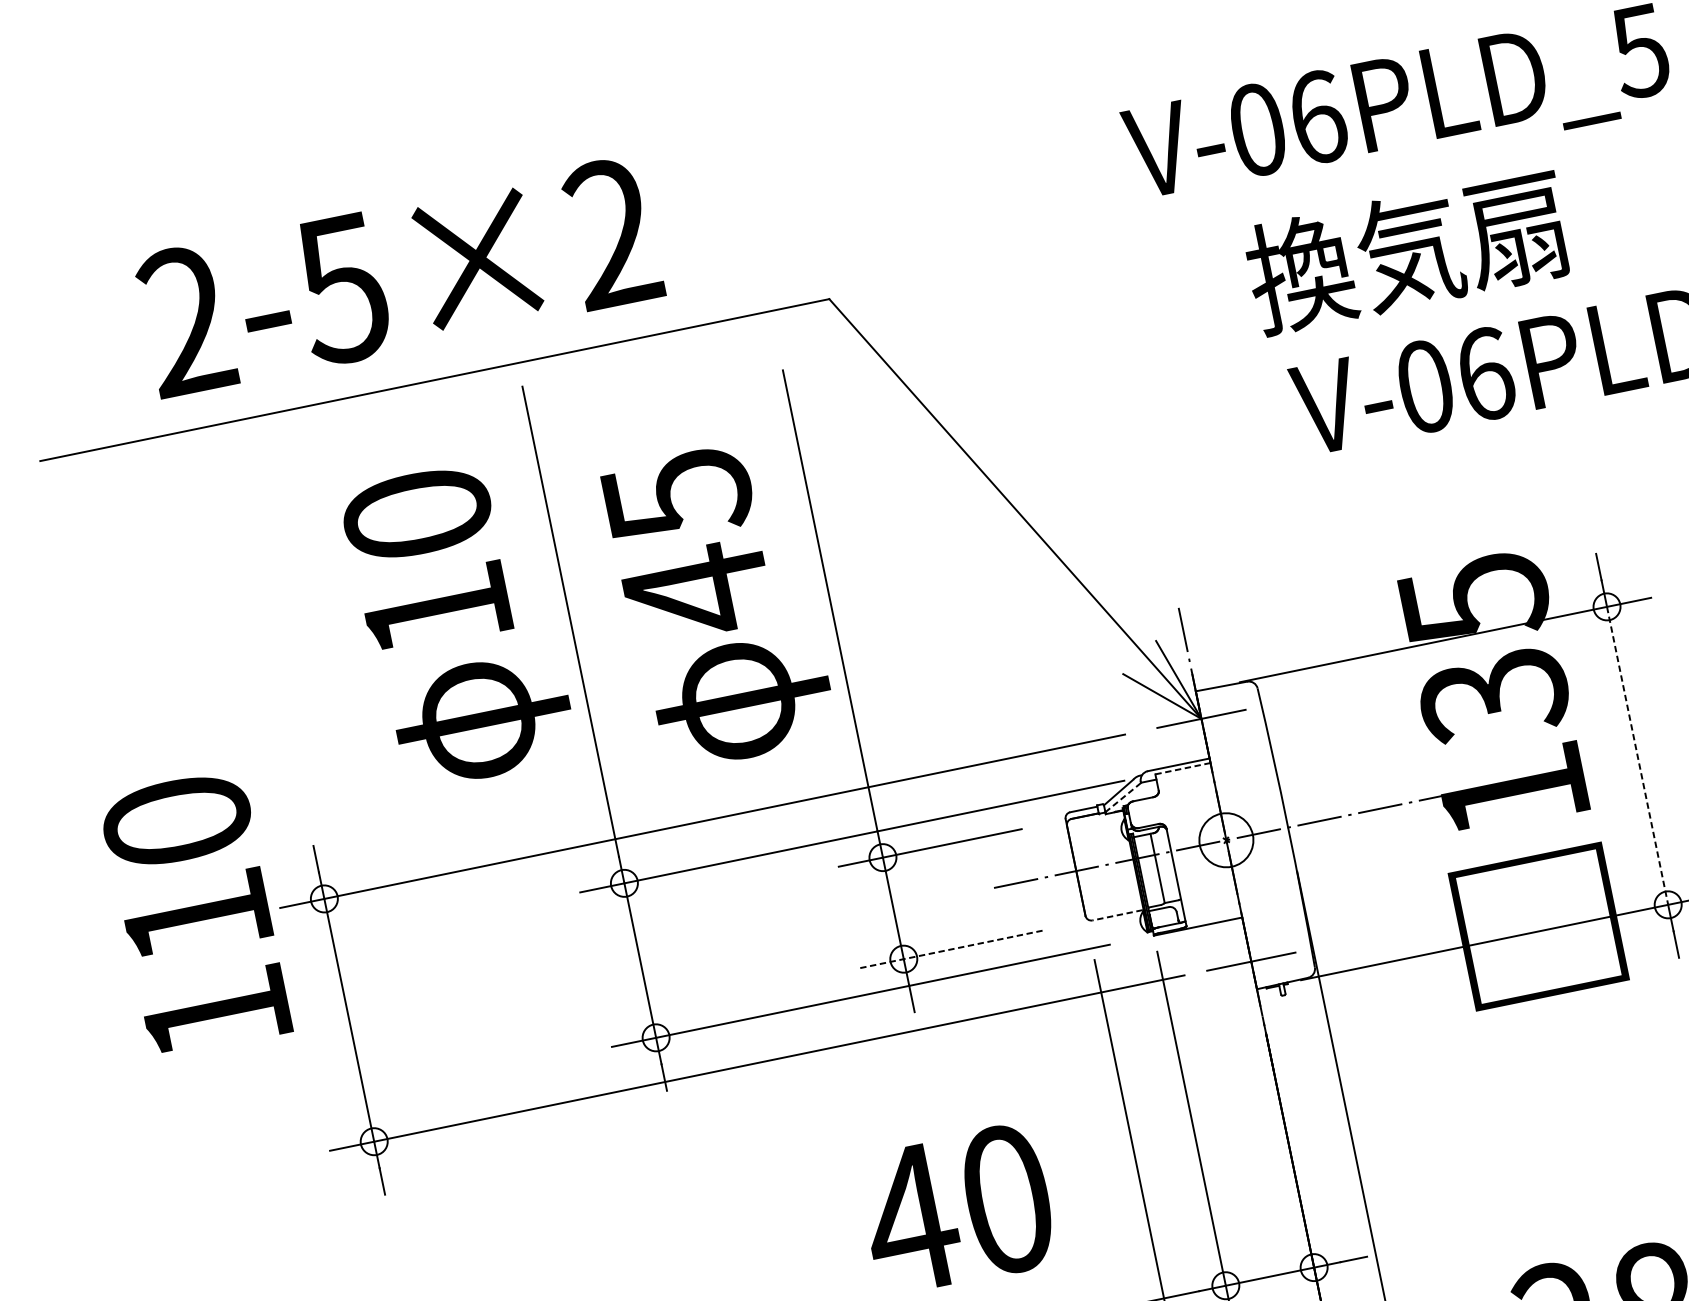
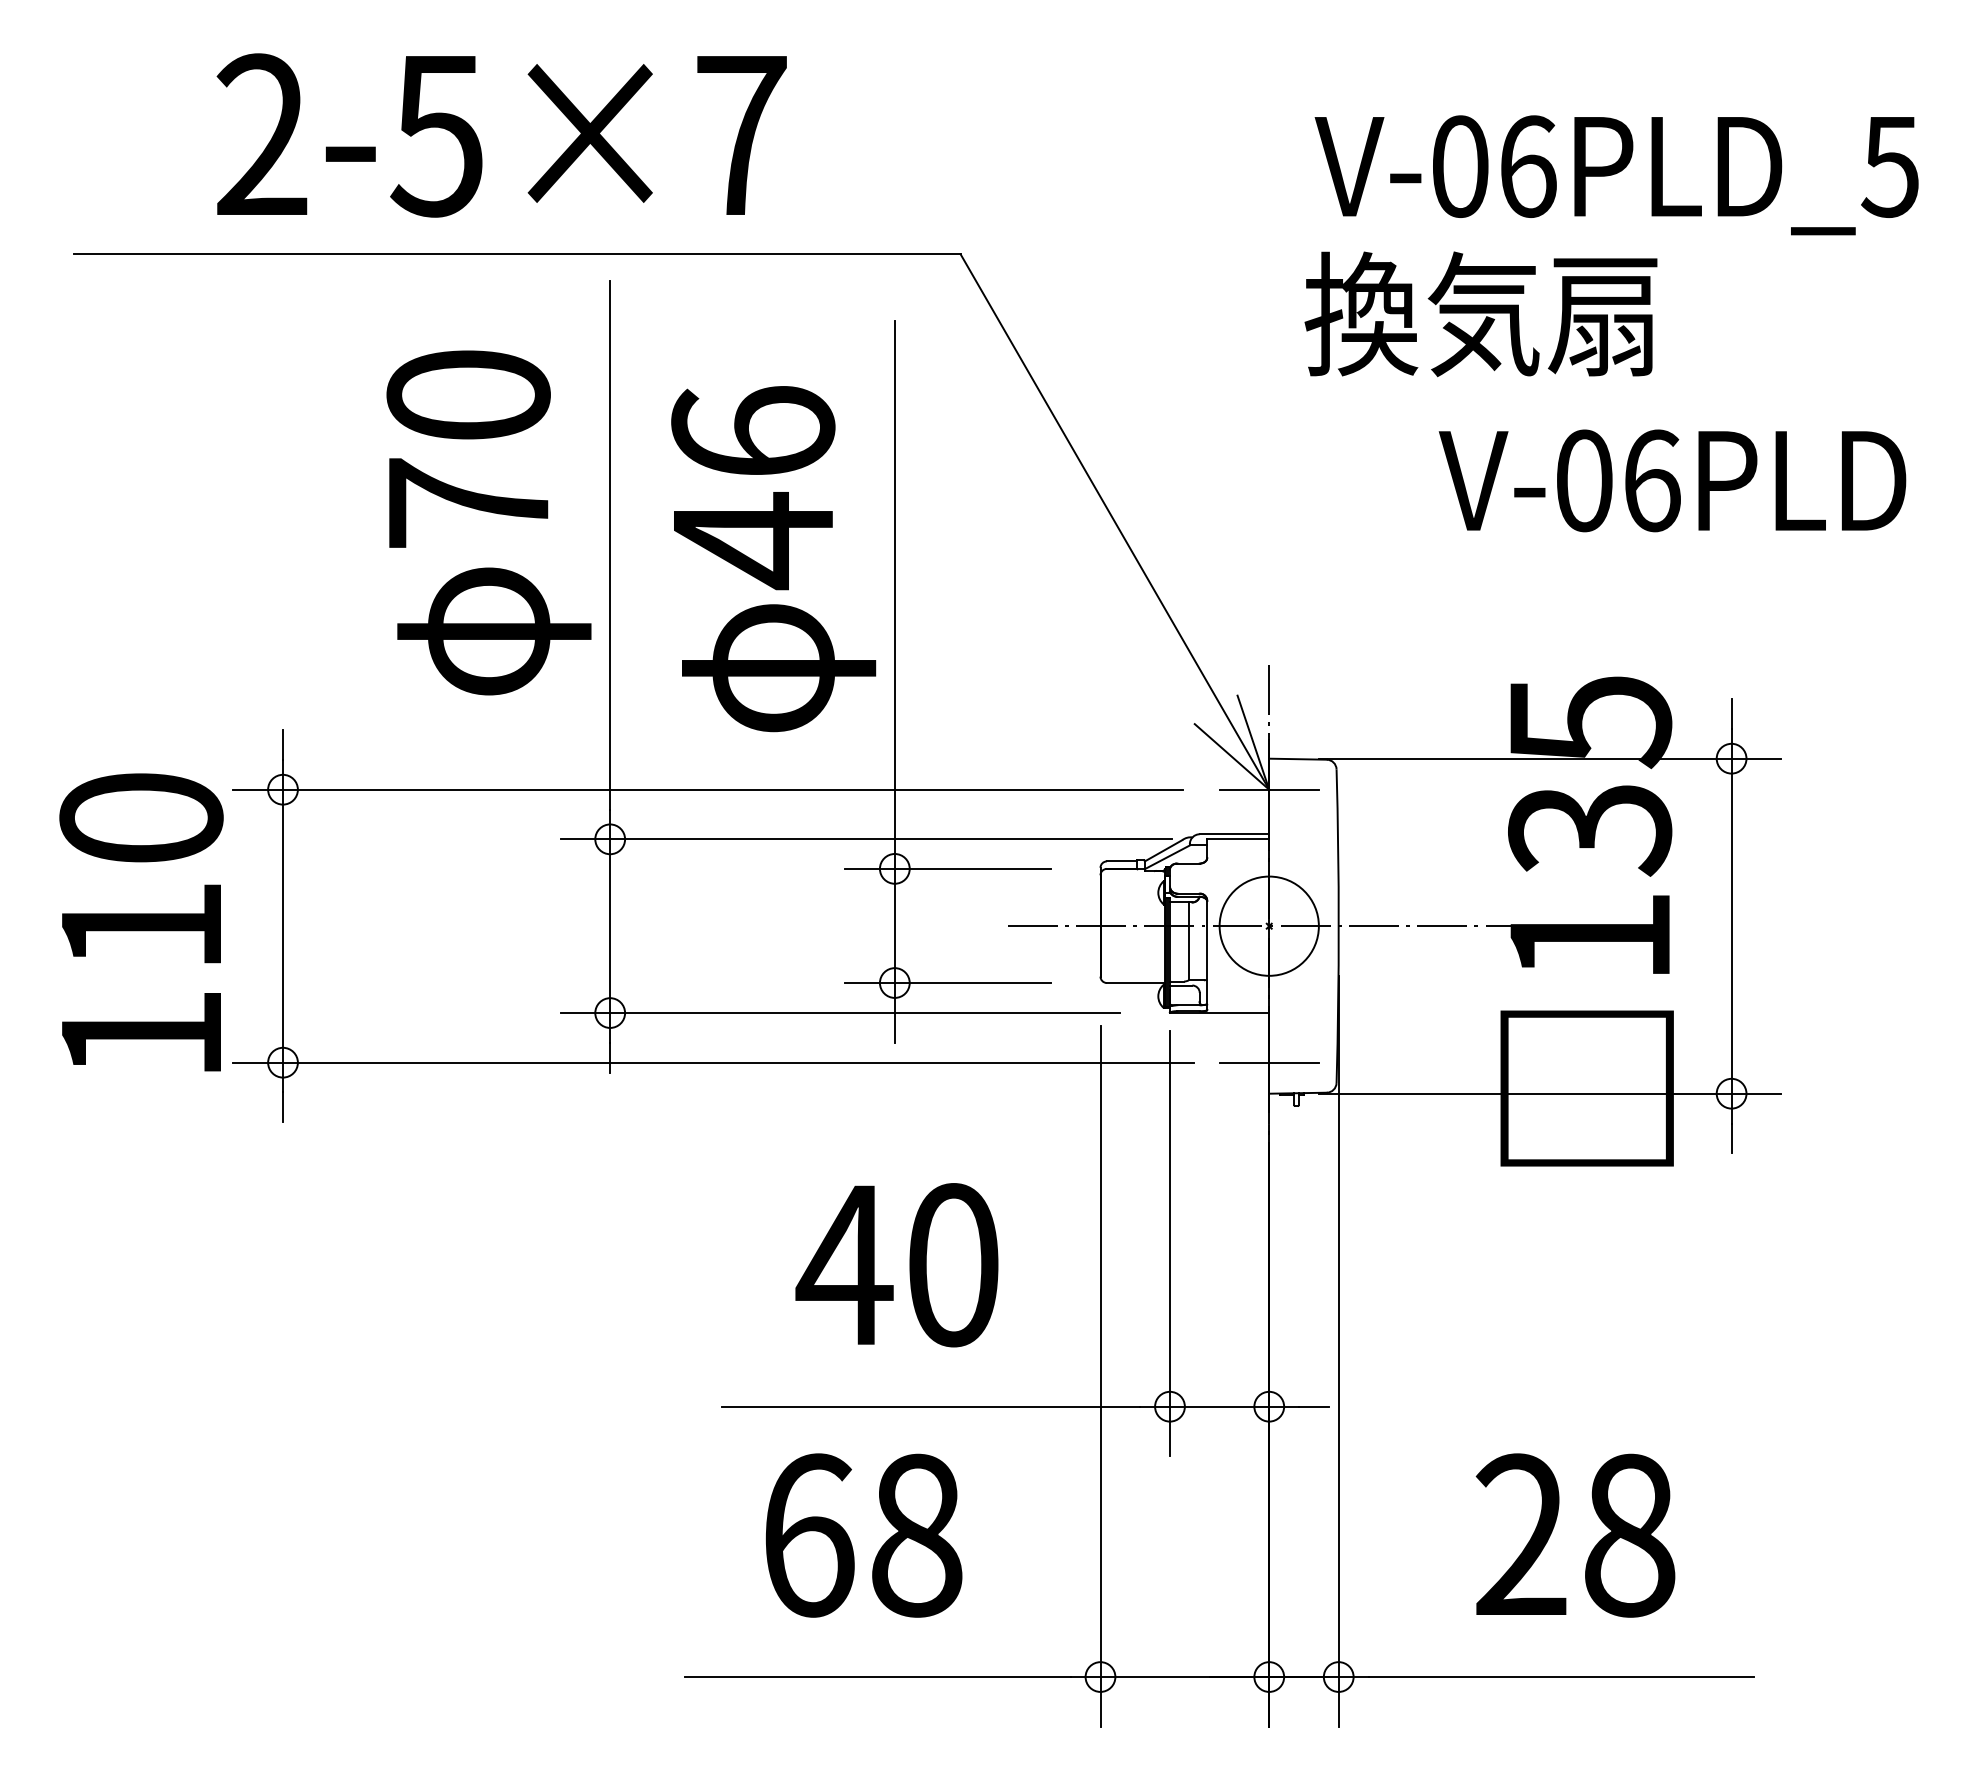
text: (611, 231) -> (740, 133), 2-5×2 -> 2-5×7
text: (1407, 251) -> (1480, 314), moved
text: (677, 496) -> (753, 433), 45 -> 46
text: (436, 609) -> (468, 502), 10 -> 70
line: (1637, 756) -> (1731, 926), dashed -> solid
line: (1182, 768) -> (1237, 839), dashed -> solid
line: (1122, 797) -> (1166, 857), dashed -> solid
circle: (1225, 839) -> (1268, 925), size x1.67
text: (196, 913) -> (141, 922), moved
line: (1117, 915) -> (1134, 983), dashed -> solid
line: (951, 949) -> (948, 983), dashed -> solid

